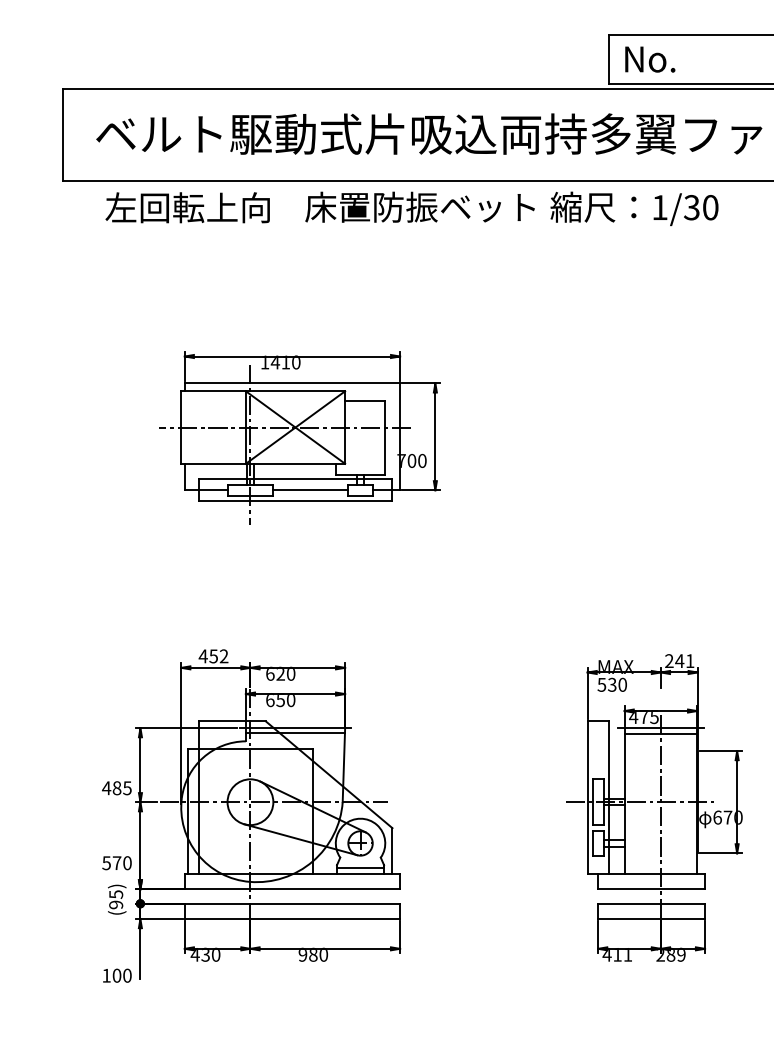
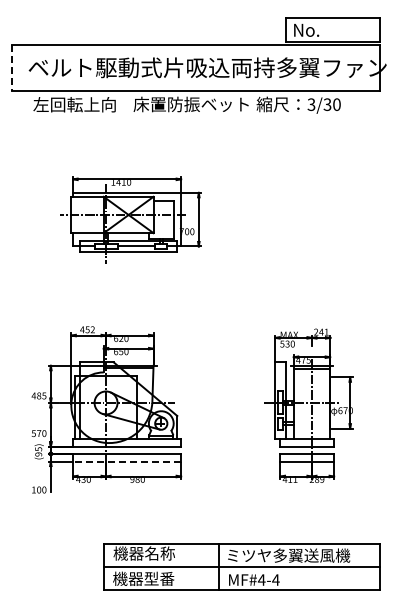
line: (63, 135) -> (12, 68), solid -> dashed
text: (659, 207) -> (311, 104), 1/30 -> 3/30
line: (291, 918) -> (126, 461), solid -> dashed

